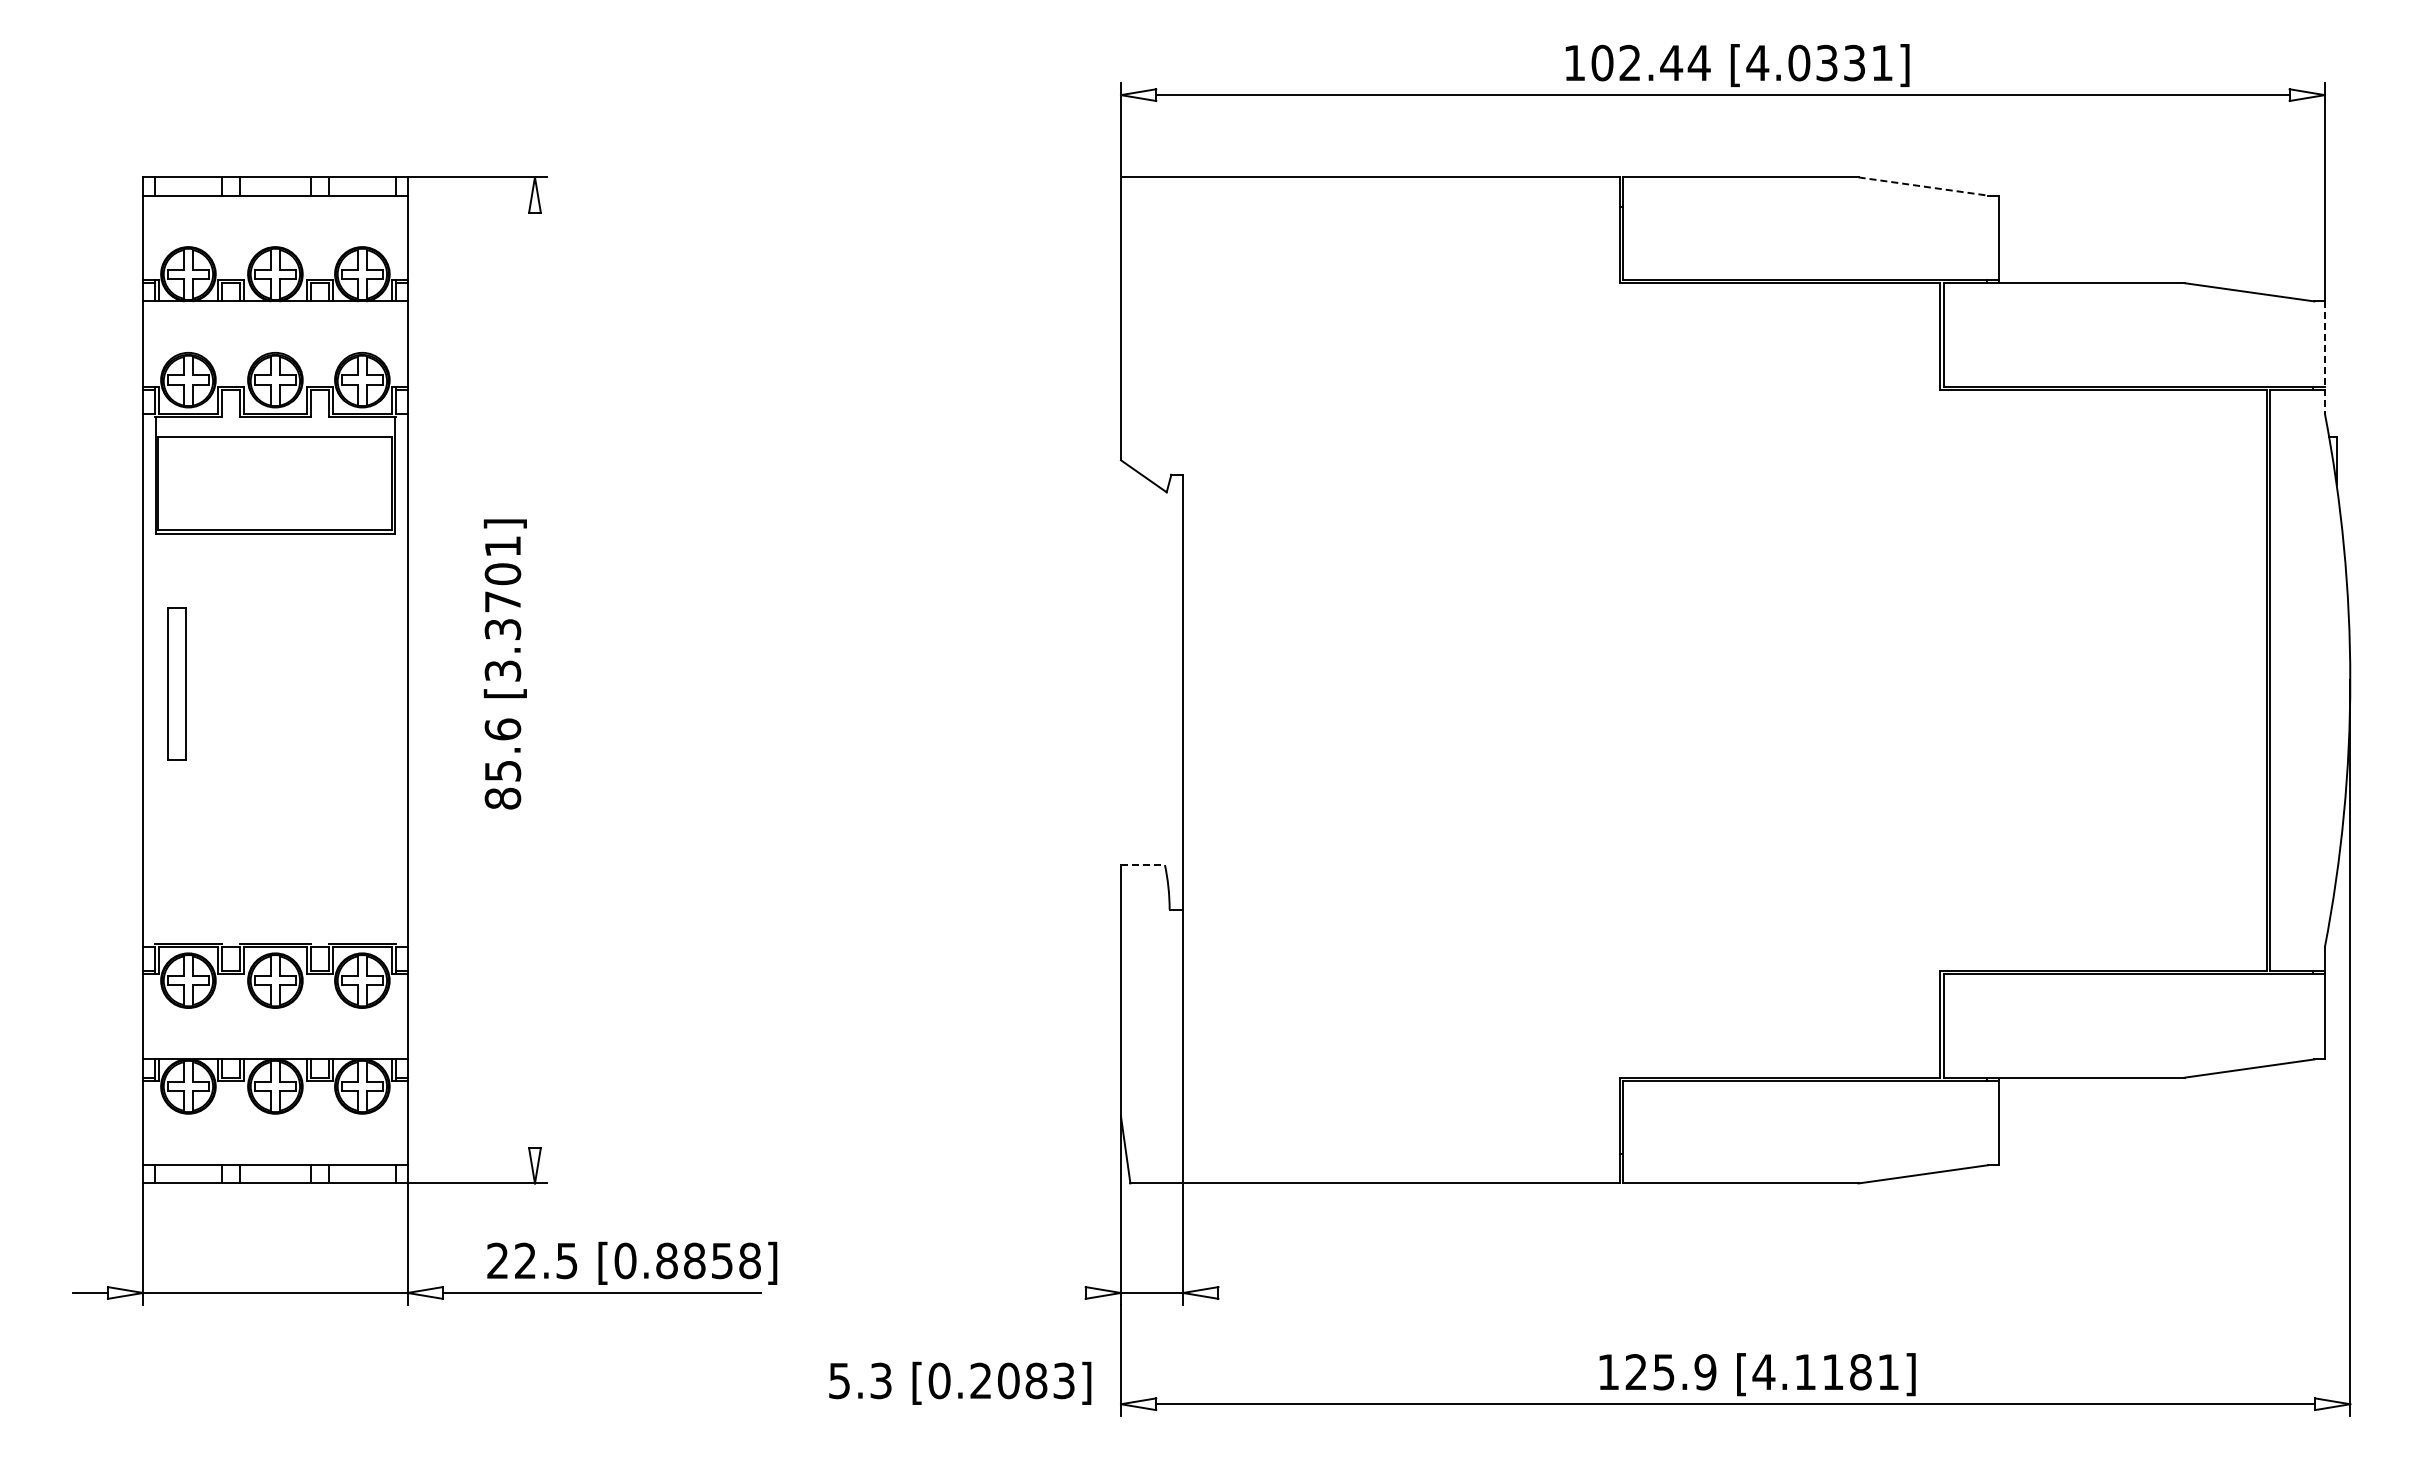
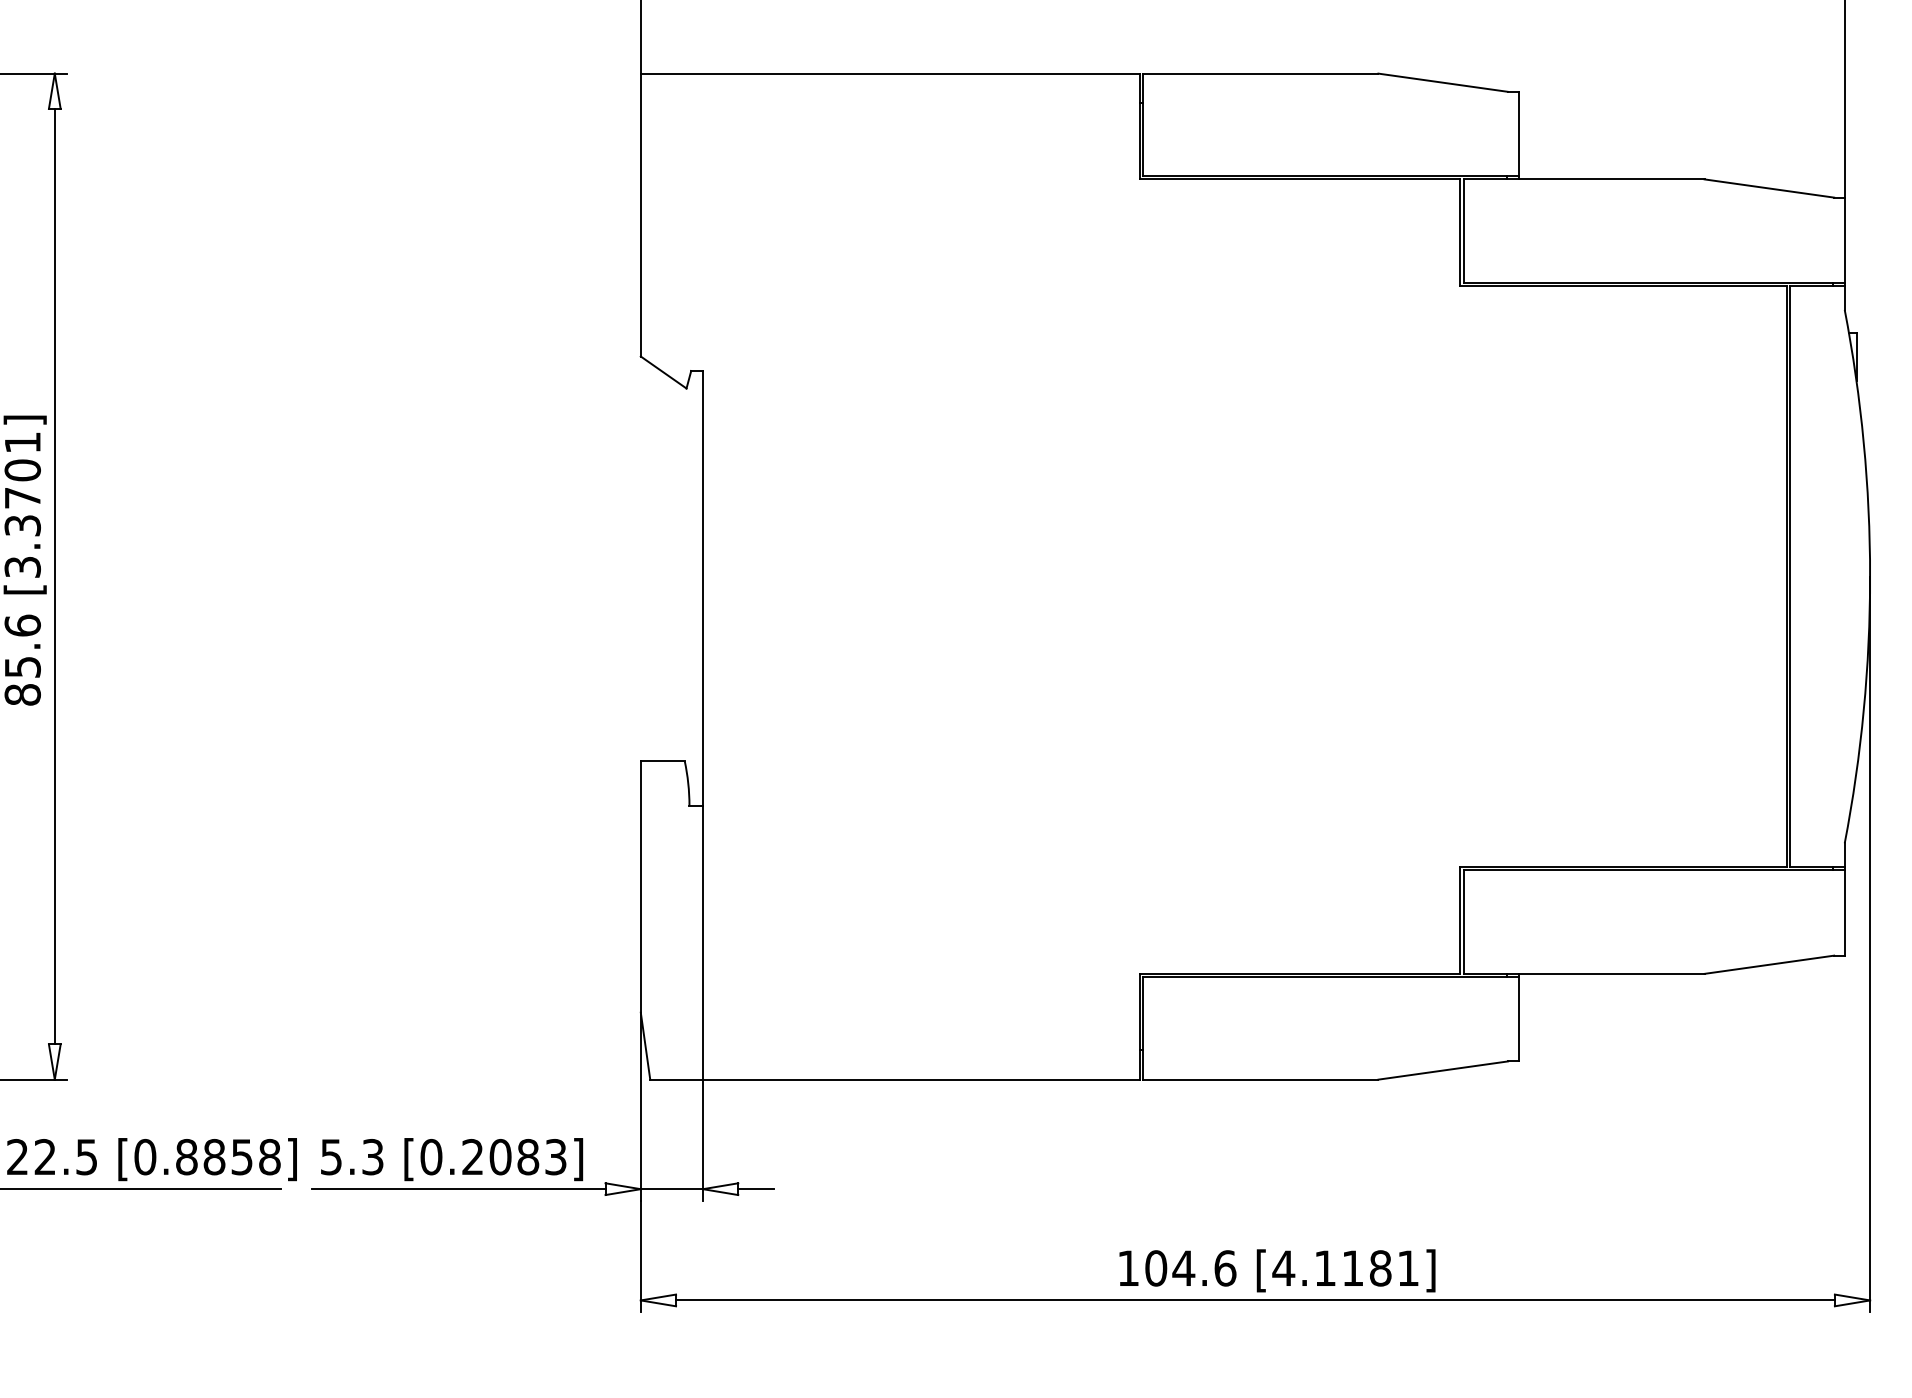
line: (1923, 186) -> (1443, 82), dashed -> solid
line: (2324, 358) -> (1844, 254), dashed -> solid
line: (534, 680) -> (54, 576), added
line: (1142, 865) -> (662, 761), dashed -> solid
line: (938, 1292) -> (458, 1188), added
line: (1235, 1292) -> (755, 1188), added
text: (1670, 1372) -> (1190, 1268), 125.9 -> 104.6
text: (960, 1382) -> (452, 1158), moved

